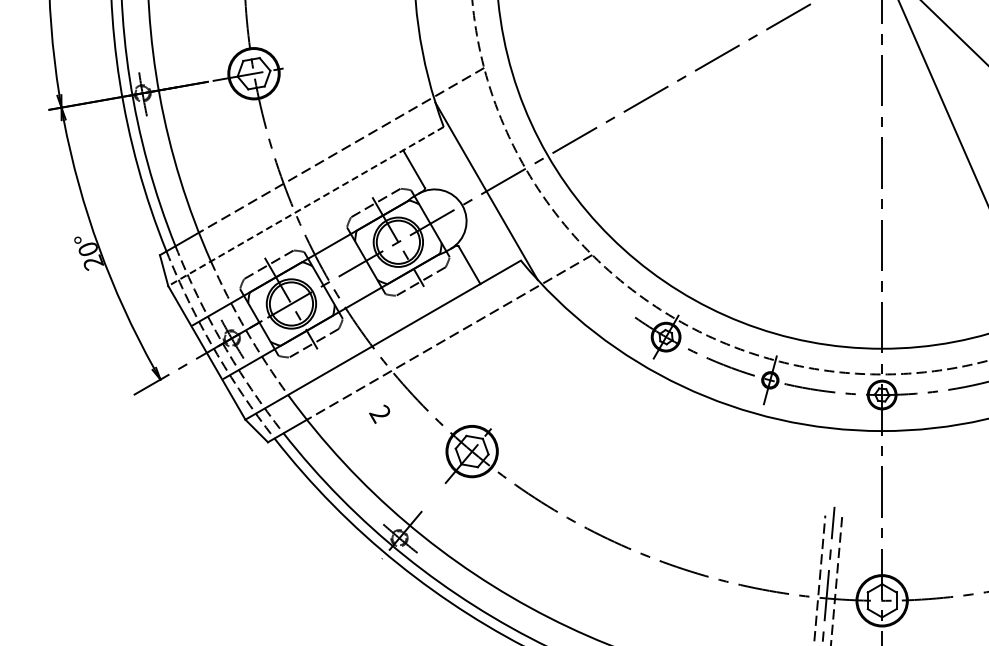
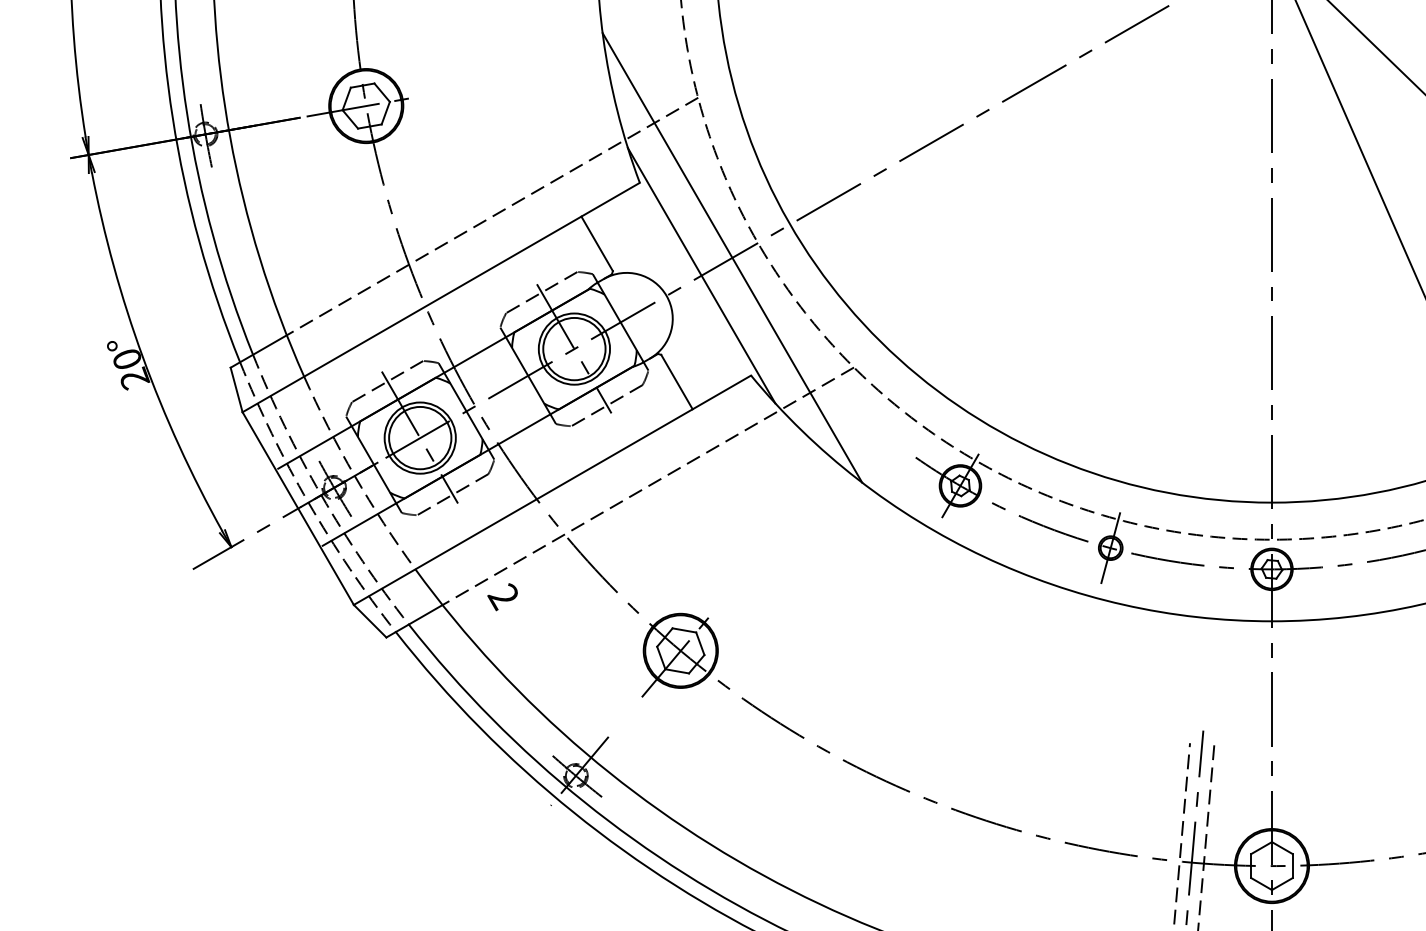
line: (507, 178) -> (731, 257), added
line: (305, 206) -> (440, 297), dashed -> solid
text: (379, 413) -> (502, 595), moved

